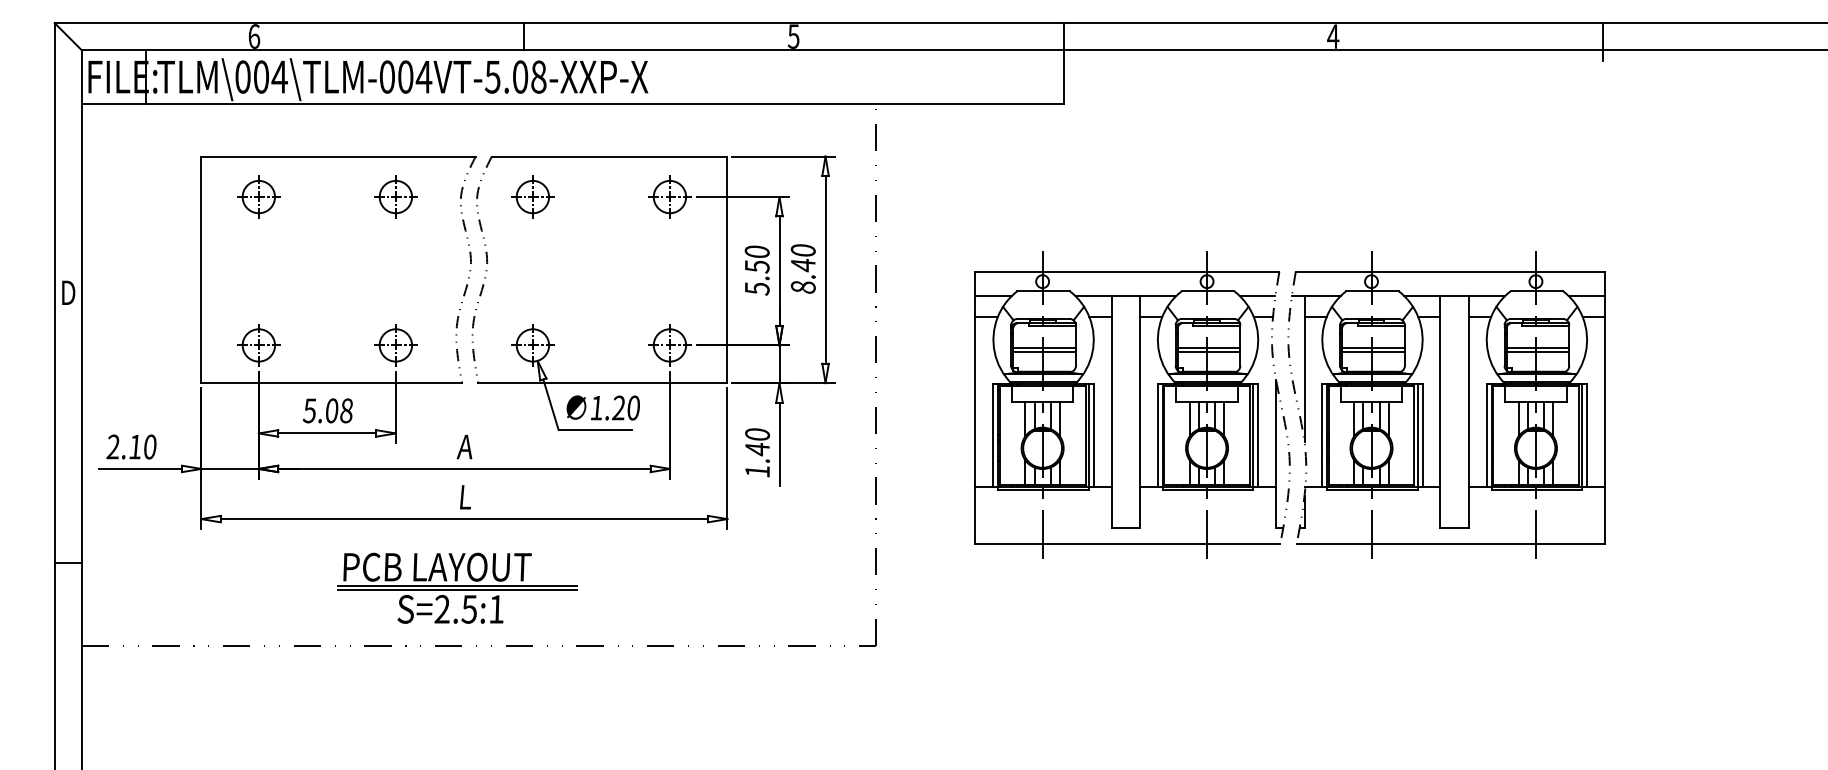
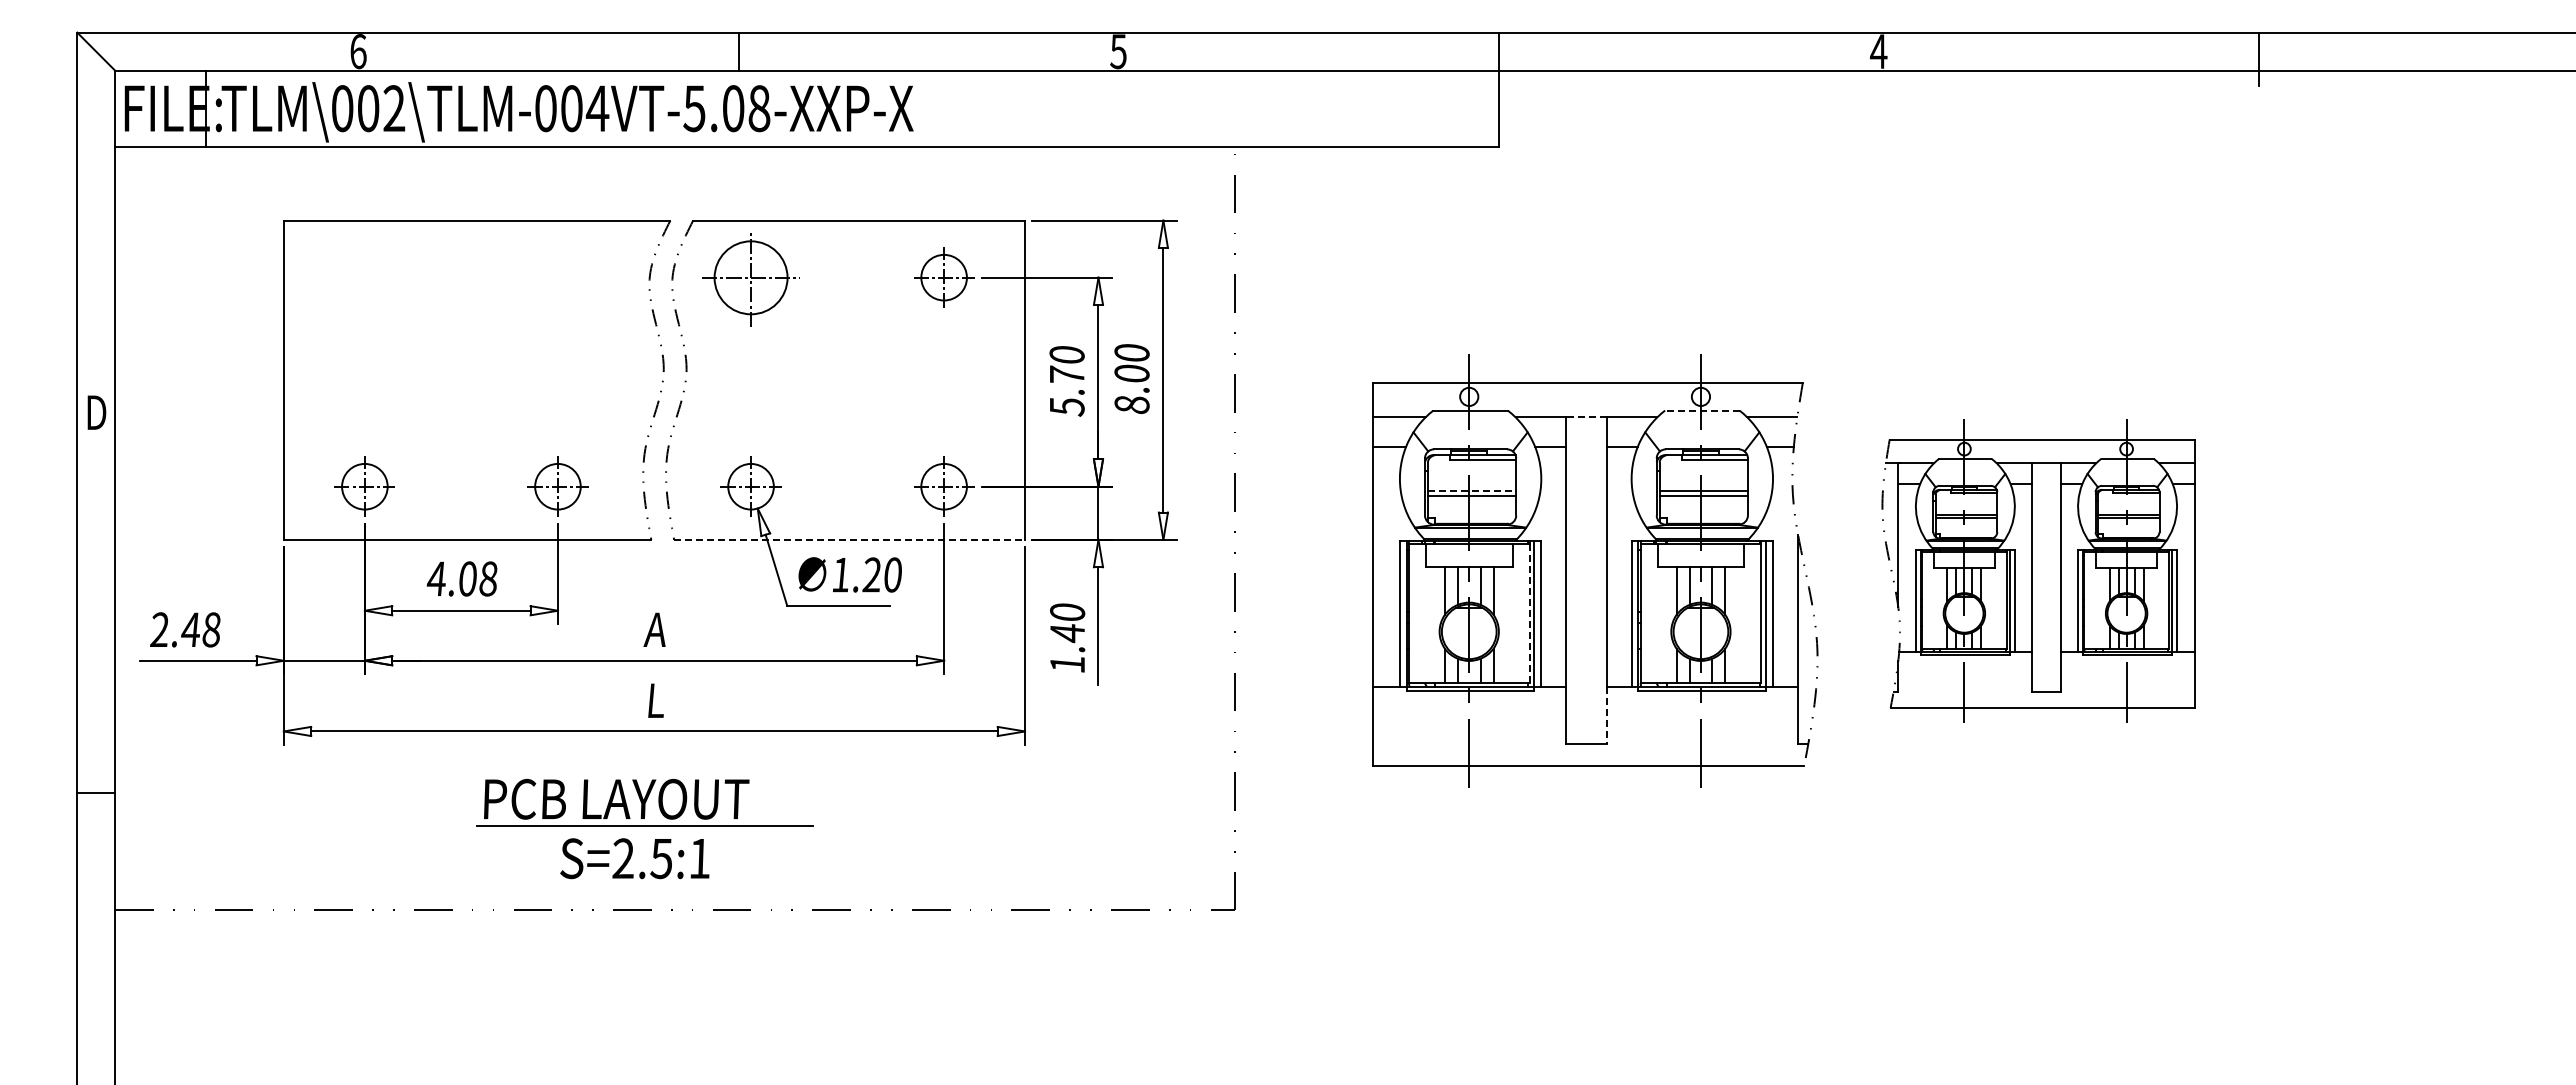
text: (279, 76) -> (393, 108), TLM\004\TLM-004VT-5.08-XXP-X -> TLM\002\TLM-004VT-5.08-XXP-X
part: (258, 196) -> (364, 277), removed
part: (395, 196) -> (557, 277), removed
part: (532, 196) -> (750, 277), size x1.6
text: (802, 265) -> (1131, 373), 8.40 -> 8.00
text: (757, 266) -> (1067, 375), 5.50 -> 5.70
line: (1207, 291) -> (1701, 410), solid -> dashed
line: (1125, 296) -> (1585, 417), solid -> dashed
line: (1044, 348) -> (1472, 490), solid -> dashed
line: (603, 382) -> (850, 539), solid -> dashed
part: (1446, 404) -> (2038, 570), size x0.7
text: (308, 410) -> (435, 578), 5.08 -> 4.08
line: (1085, 435) -> (1529, 613), solid -> dashed
text: (142, 446) -> (200, 629), 2.10 -> 2.48
line: (1140, 507) -> (1606, 715), solid -> dashed
line: (457, 589) -> (644, 830), removed

